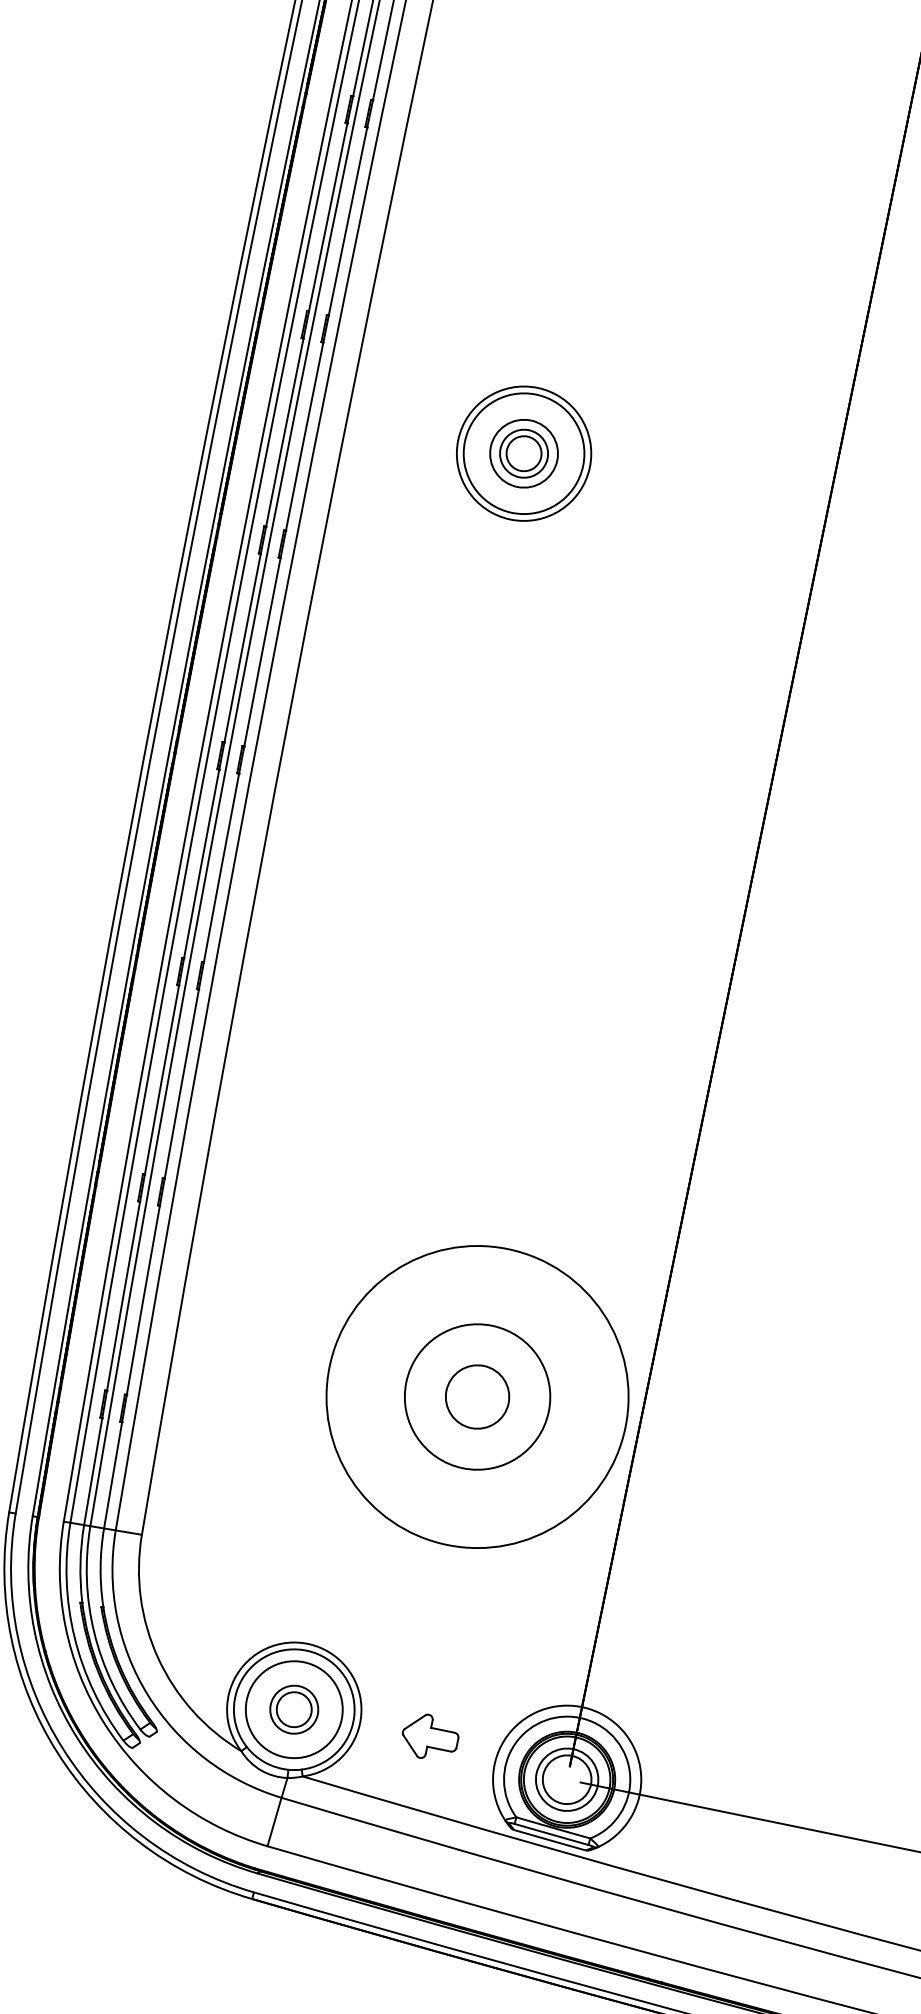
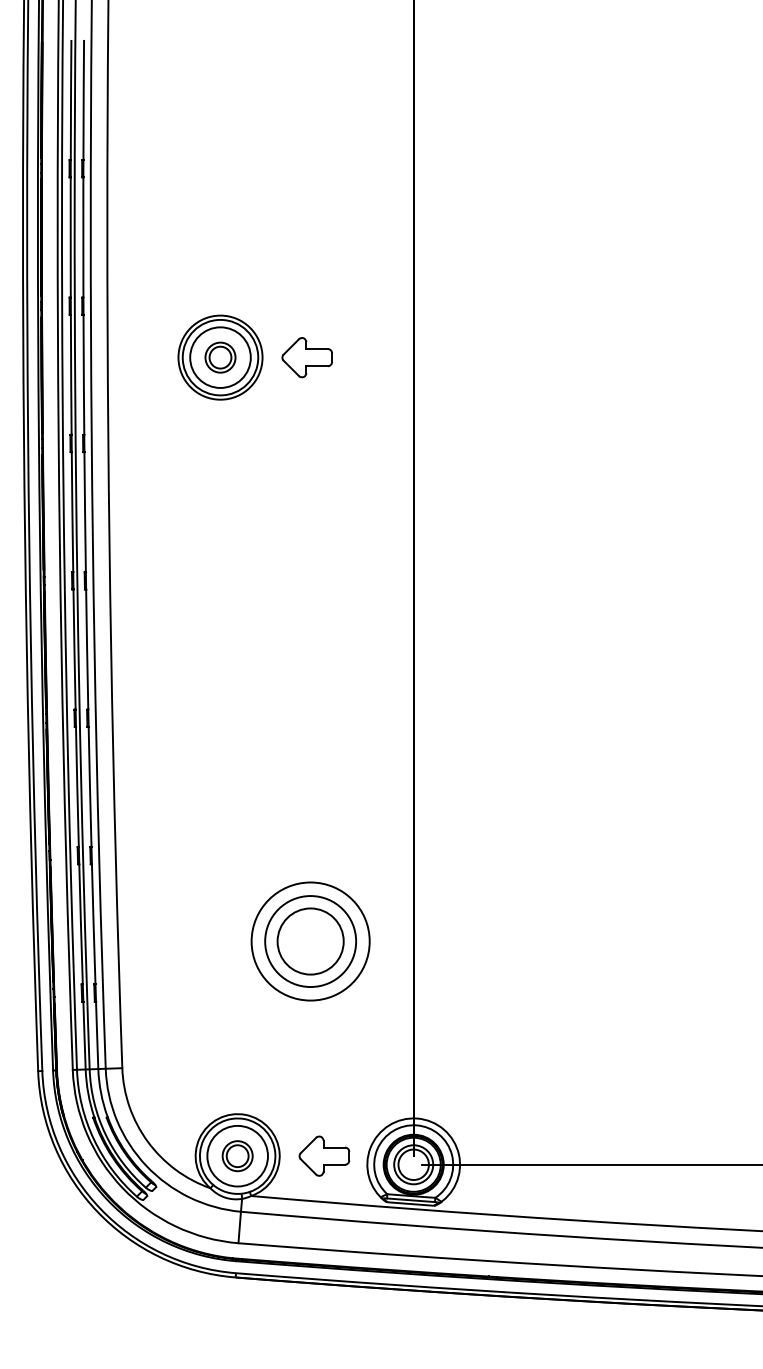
circle: (524, 453) -> (220, 357), size x1.43
part: (658, 481) -> (306, 357), added
circle: (477, 1396) -> (310, 941), size x0.62
circle: (477, 1396) -> (310, 941), size x1.67
part: (430, 1736) -> (324, 1155), size x1.43

